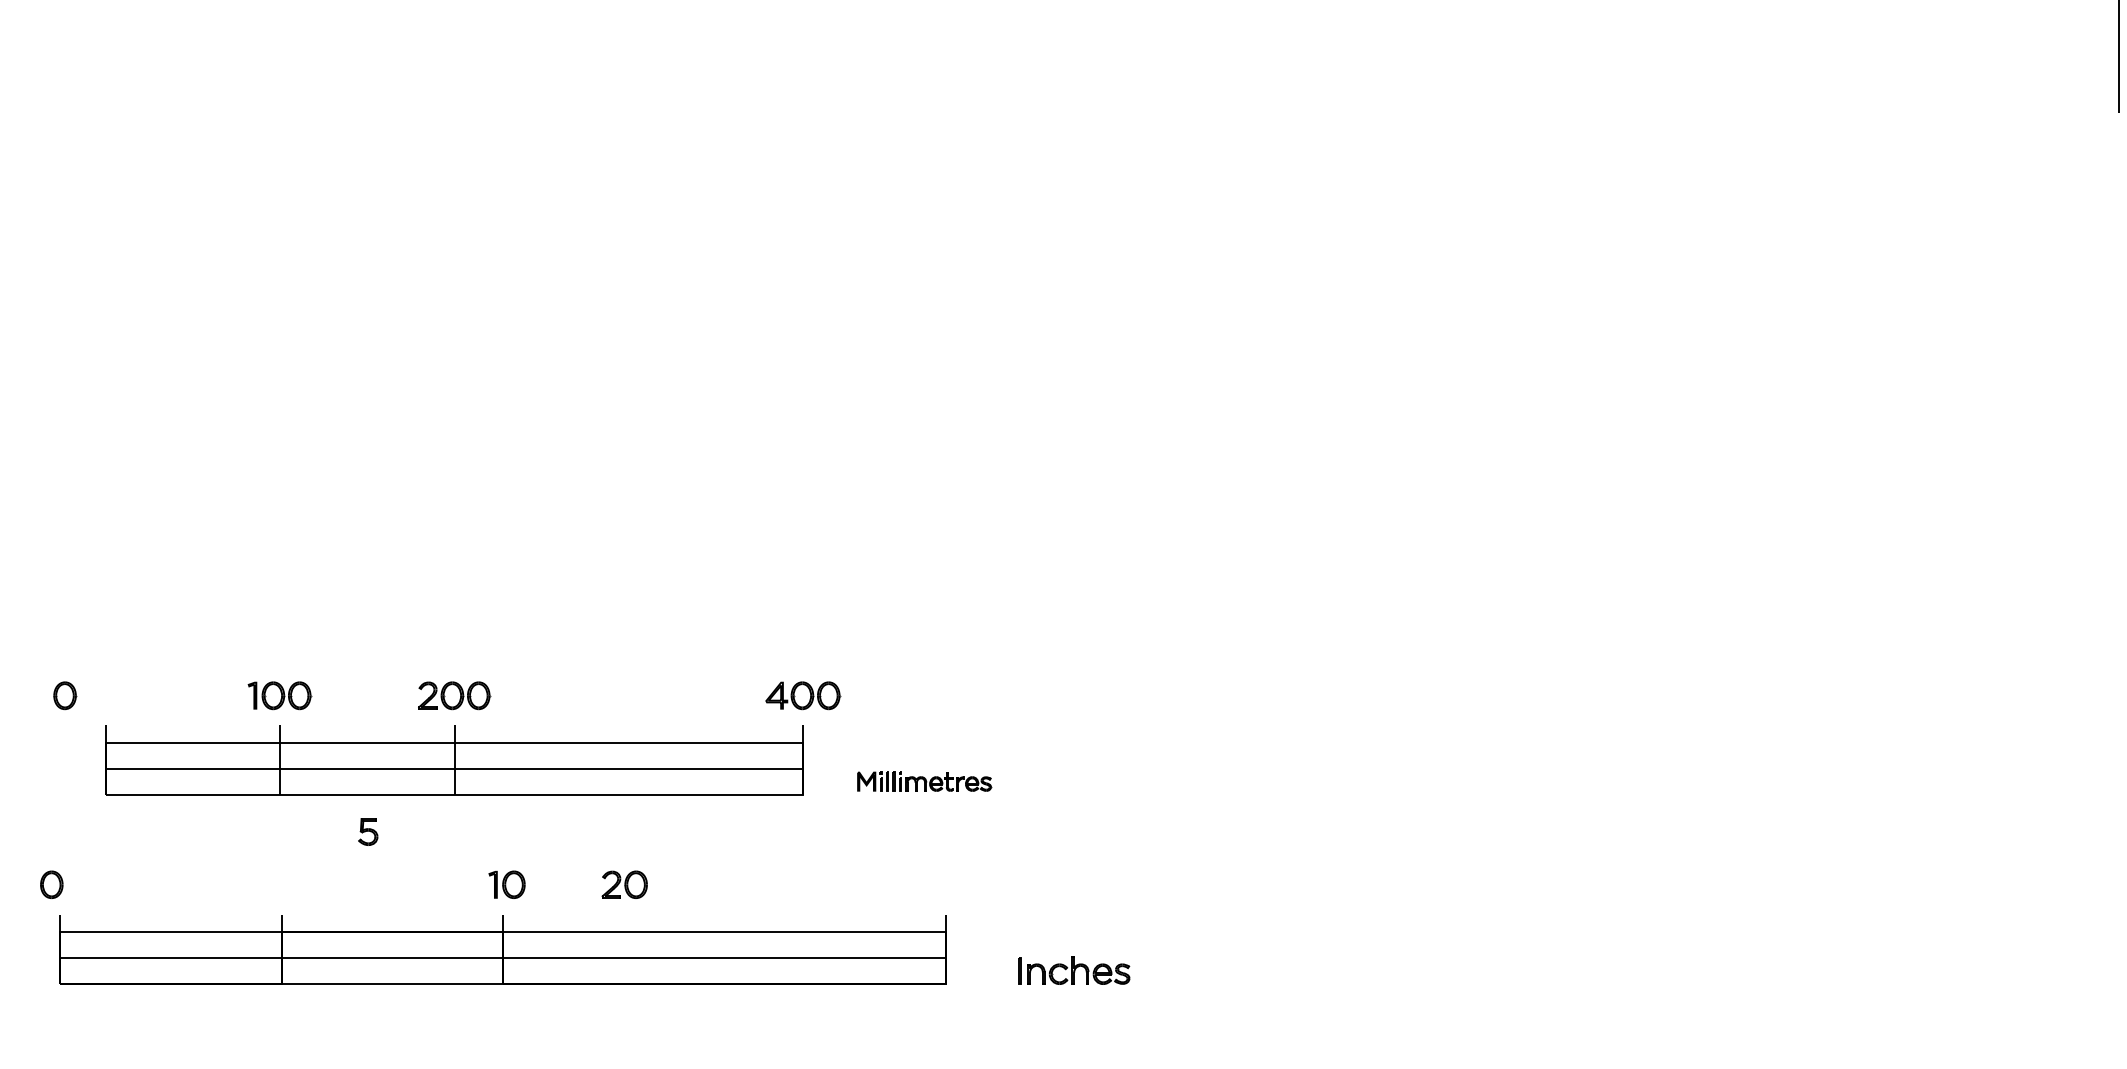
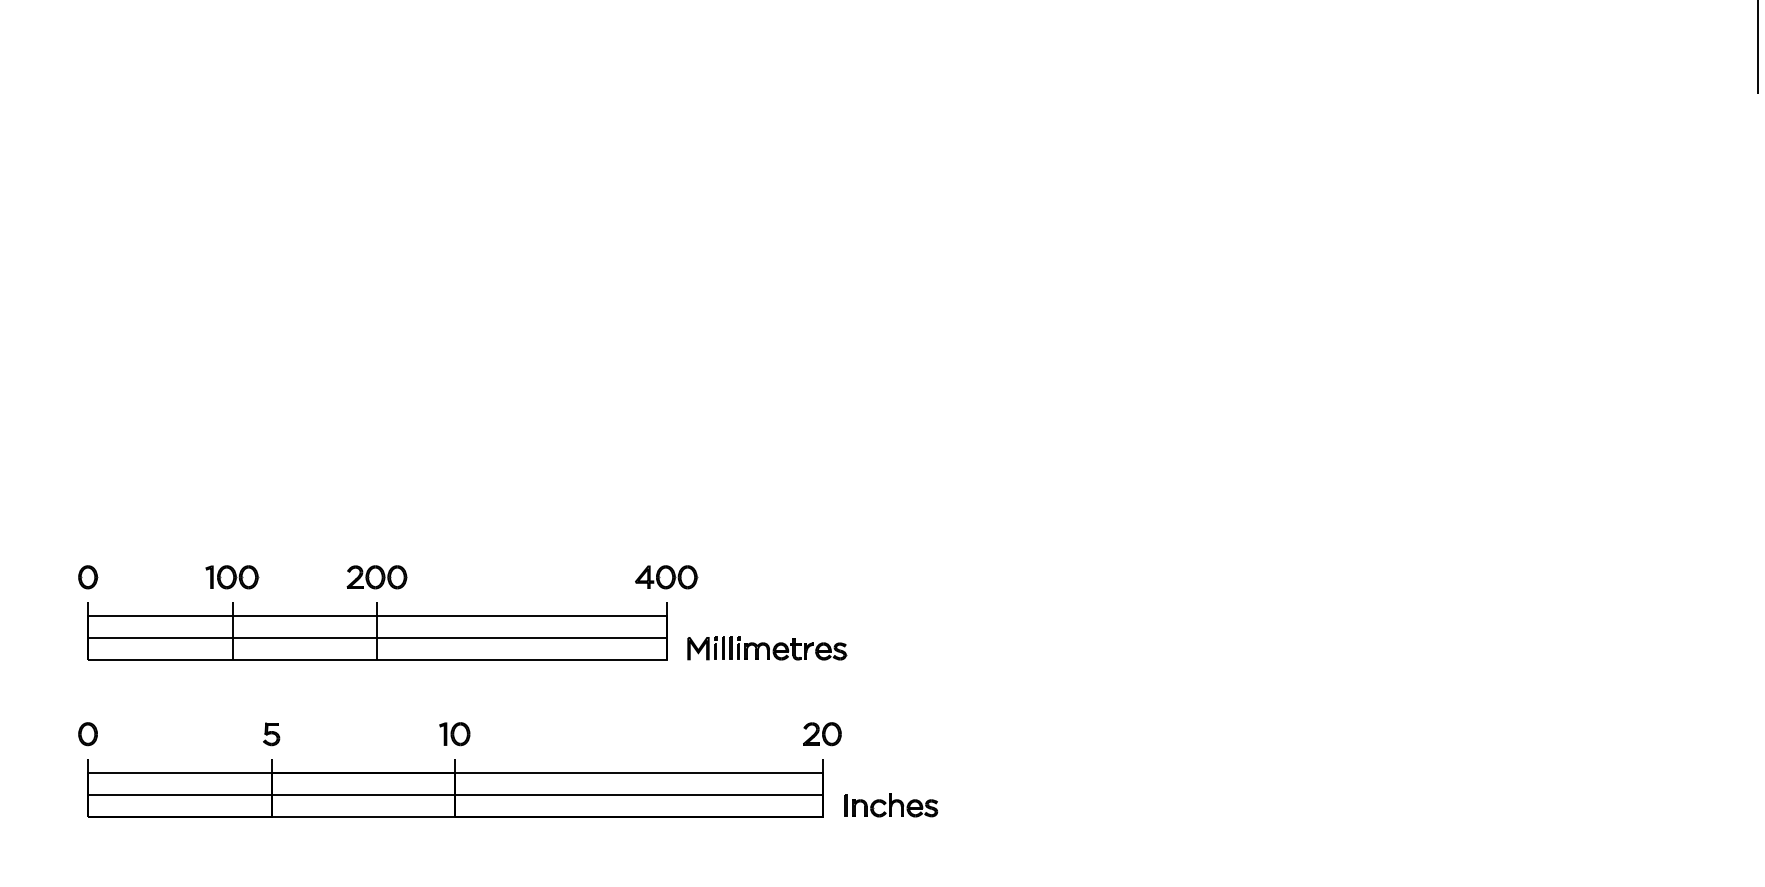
part: (65, 695) -> (88, 577), moved
part: (924, 781) -> (767, 648), size x1.43
part: (368, 832) -> (271, 734), moved
part: (51, 885) -> (87, 734), moved
part: (506, 885) -> (454, 734), moved
part: (624, 885) -> (822, 734), moved
part: (503, 950) -> (455, 788), moved

